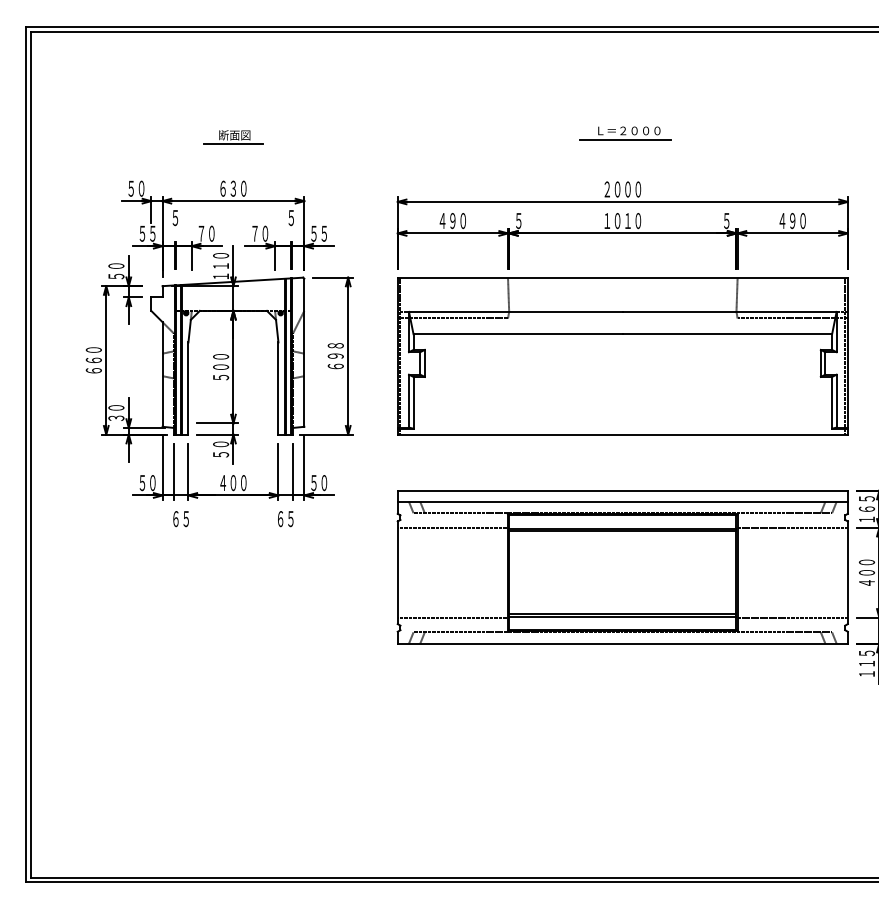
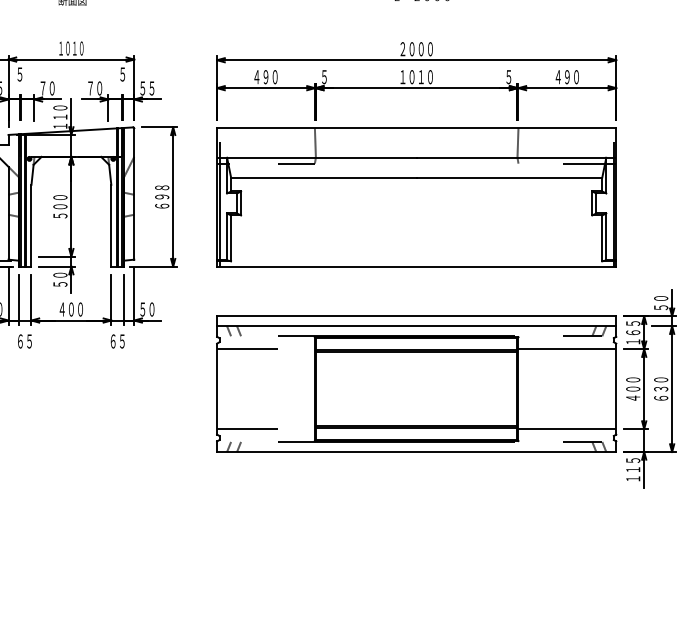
line: (624, 139) -> (418, 4), removed
line: (233, 144) -> (71, 9), removed
text: (233, 188) -> (71, 48), ６３０ -> １０１０

